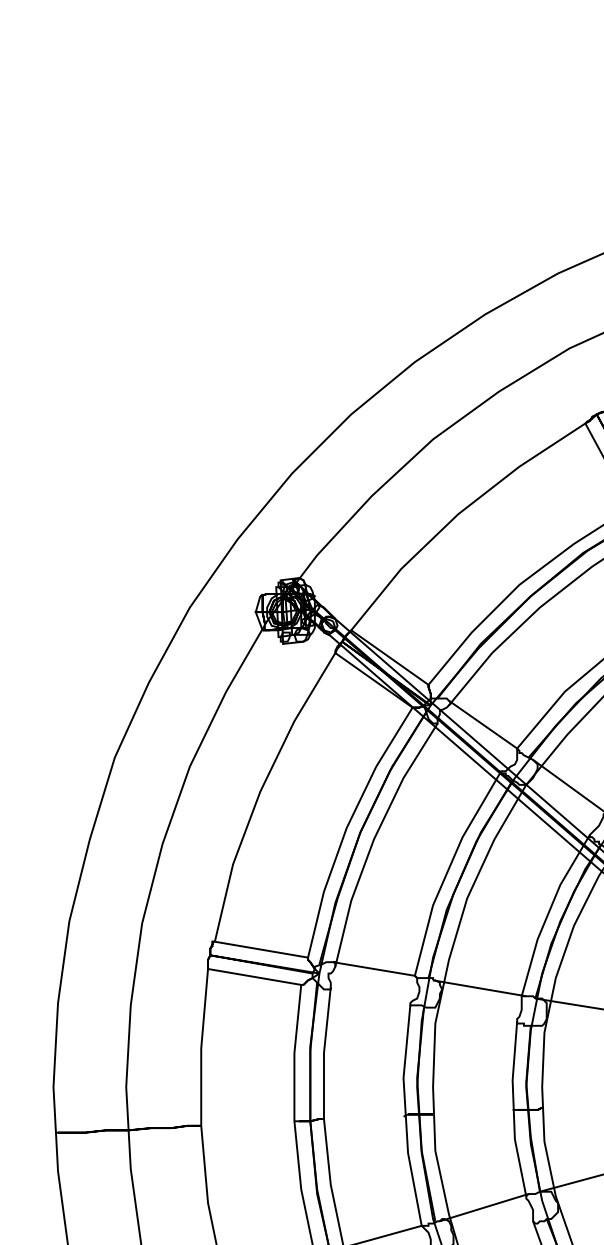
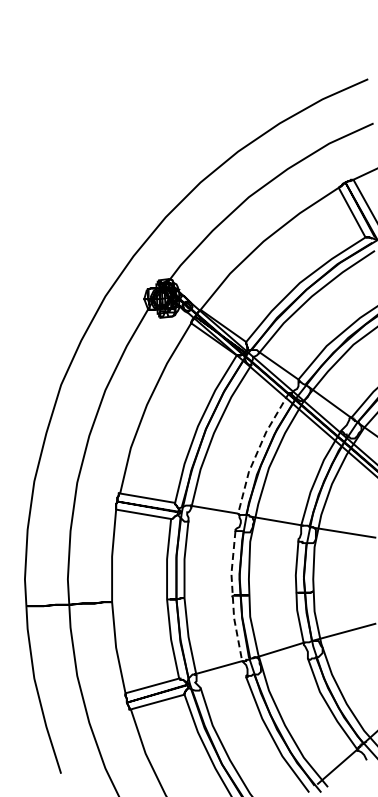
line: (447, 870) -> (257, 451), solid -> dashed
line: (405, 1116) -> (232, 596), solid -> dashed

